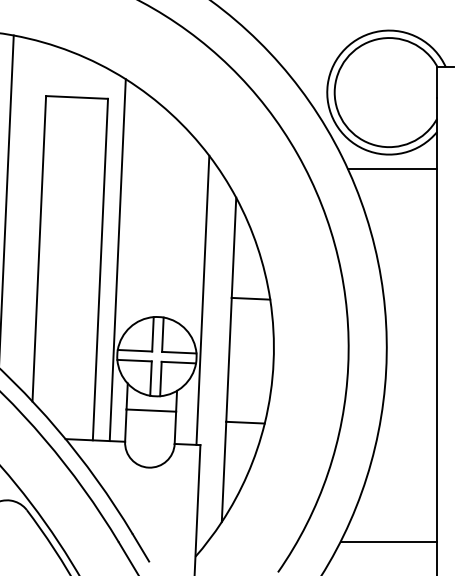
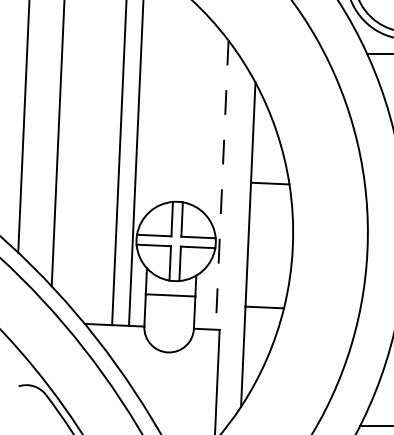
line: (202, 300) -> (221, 185), solid -> dashed

